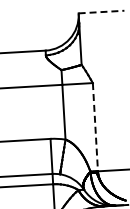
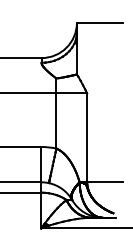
line: (102, 11) -> (100, 22), dashed -> solid
line: (95, 127) -> (87, 138), dashed -> solid

